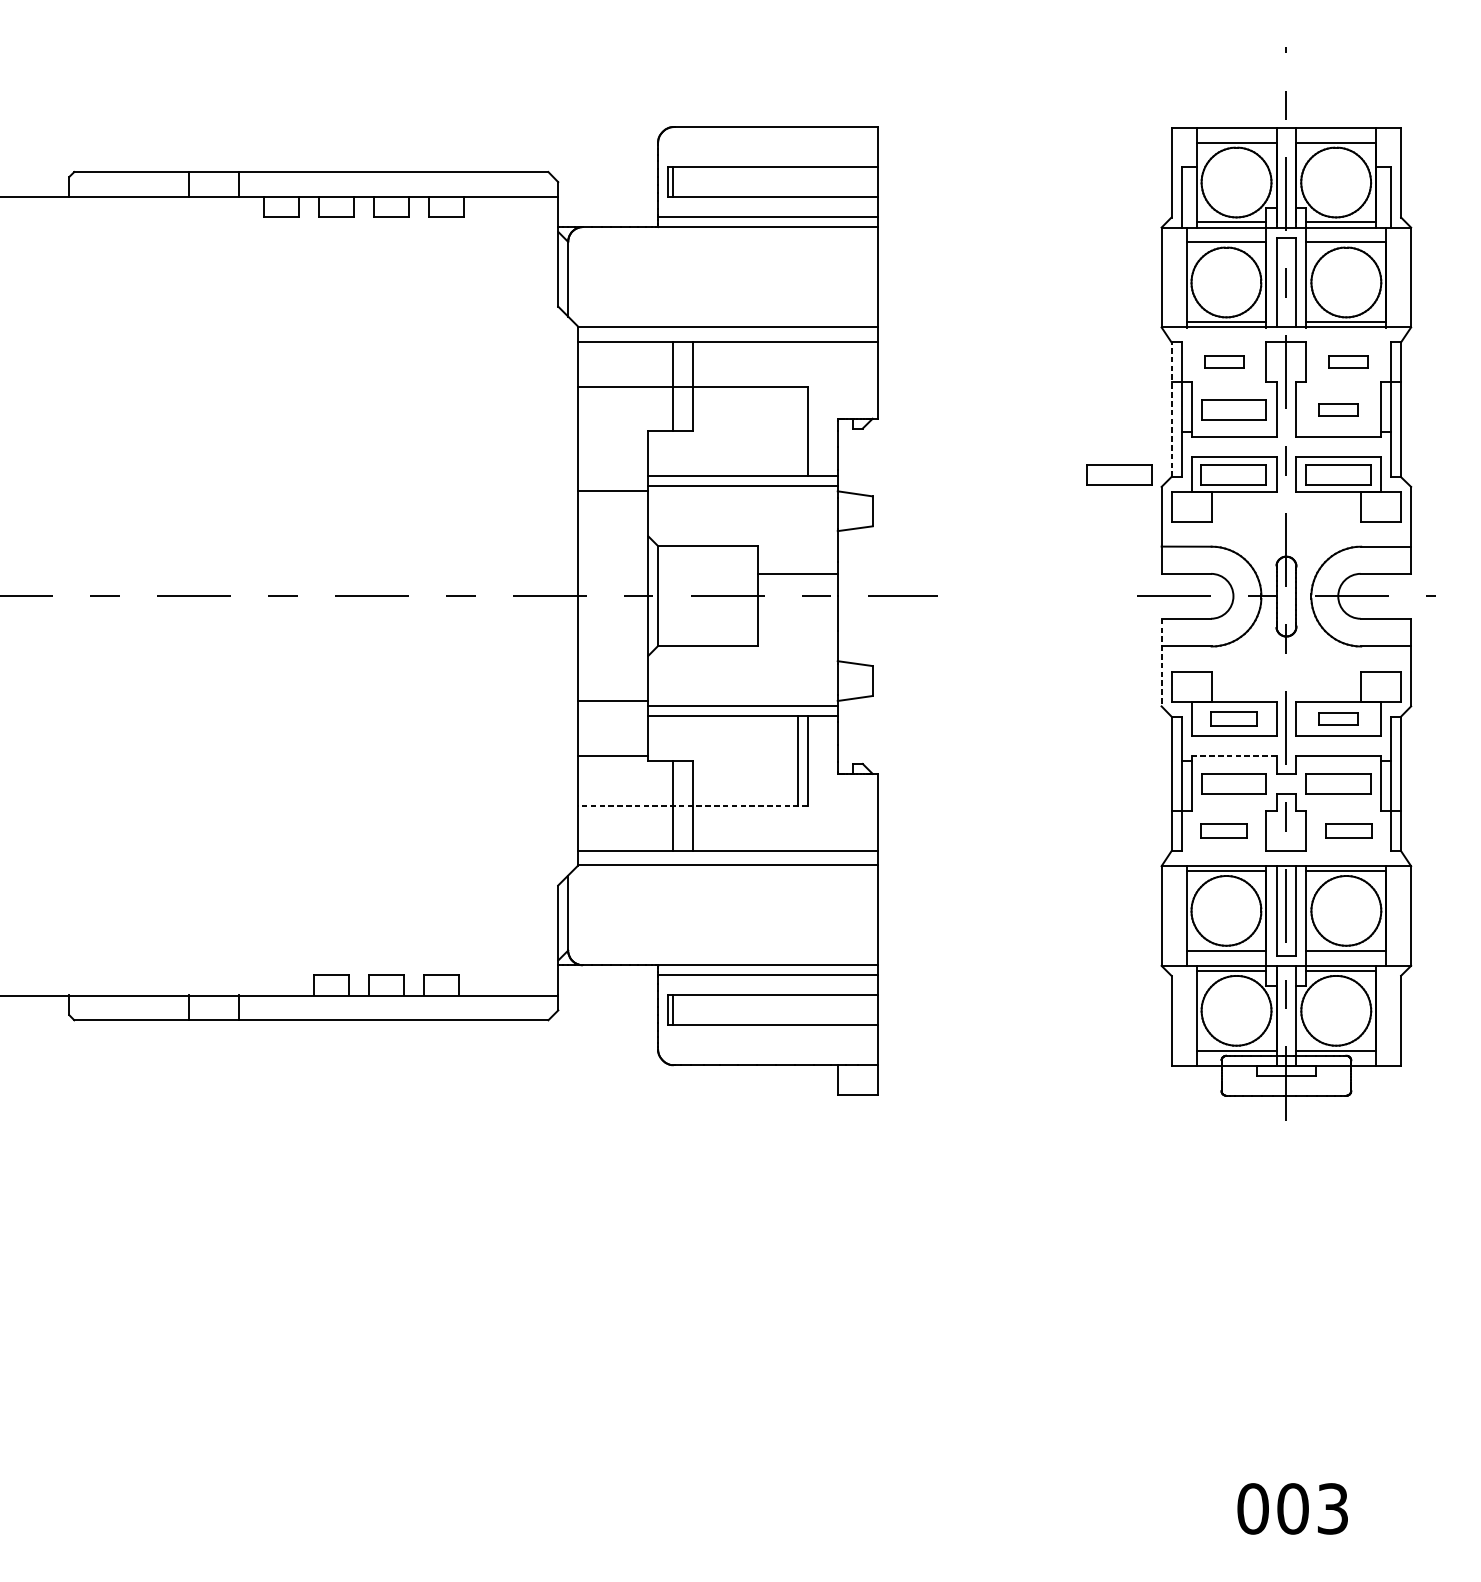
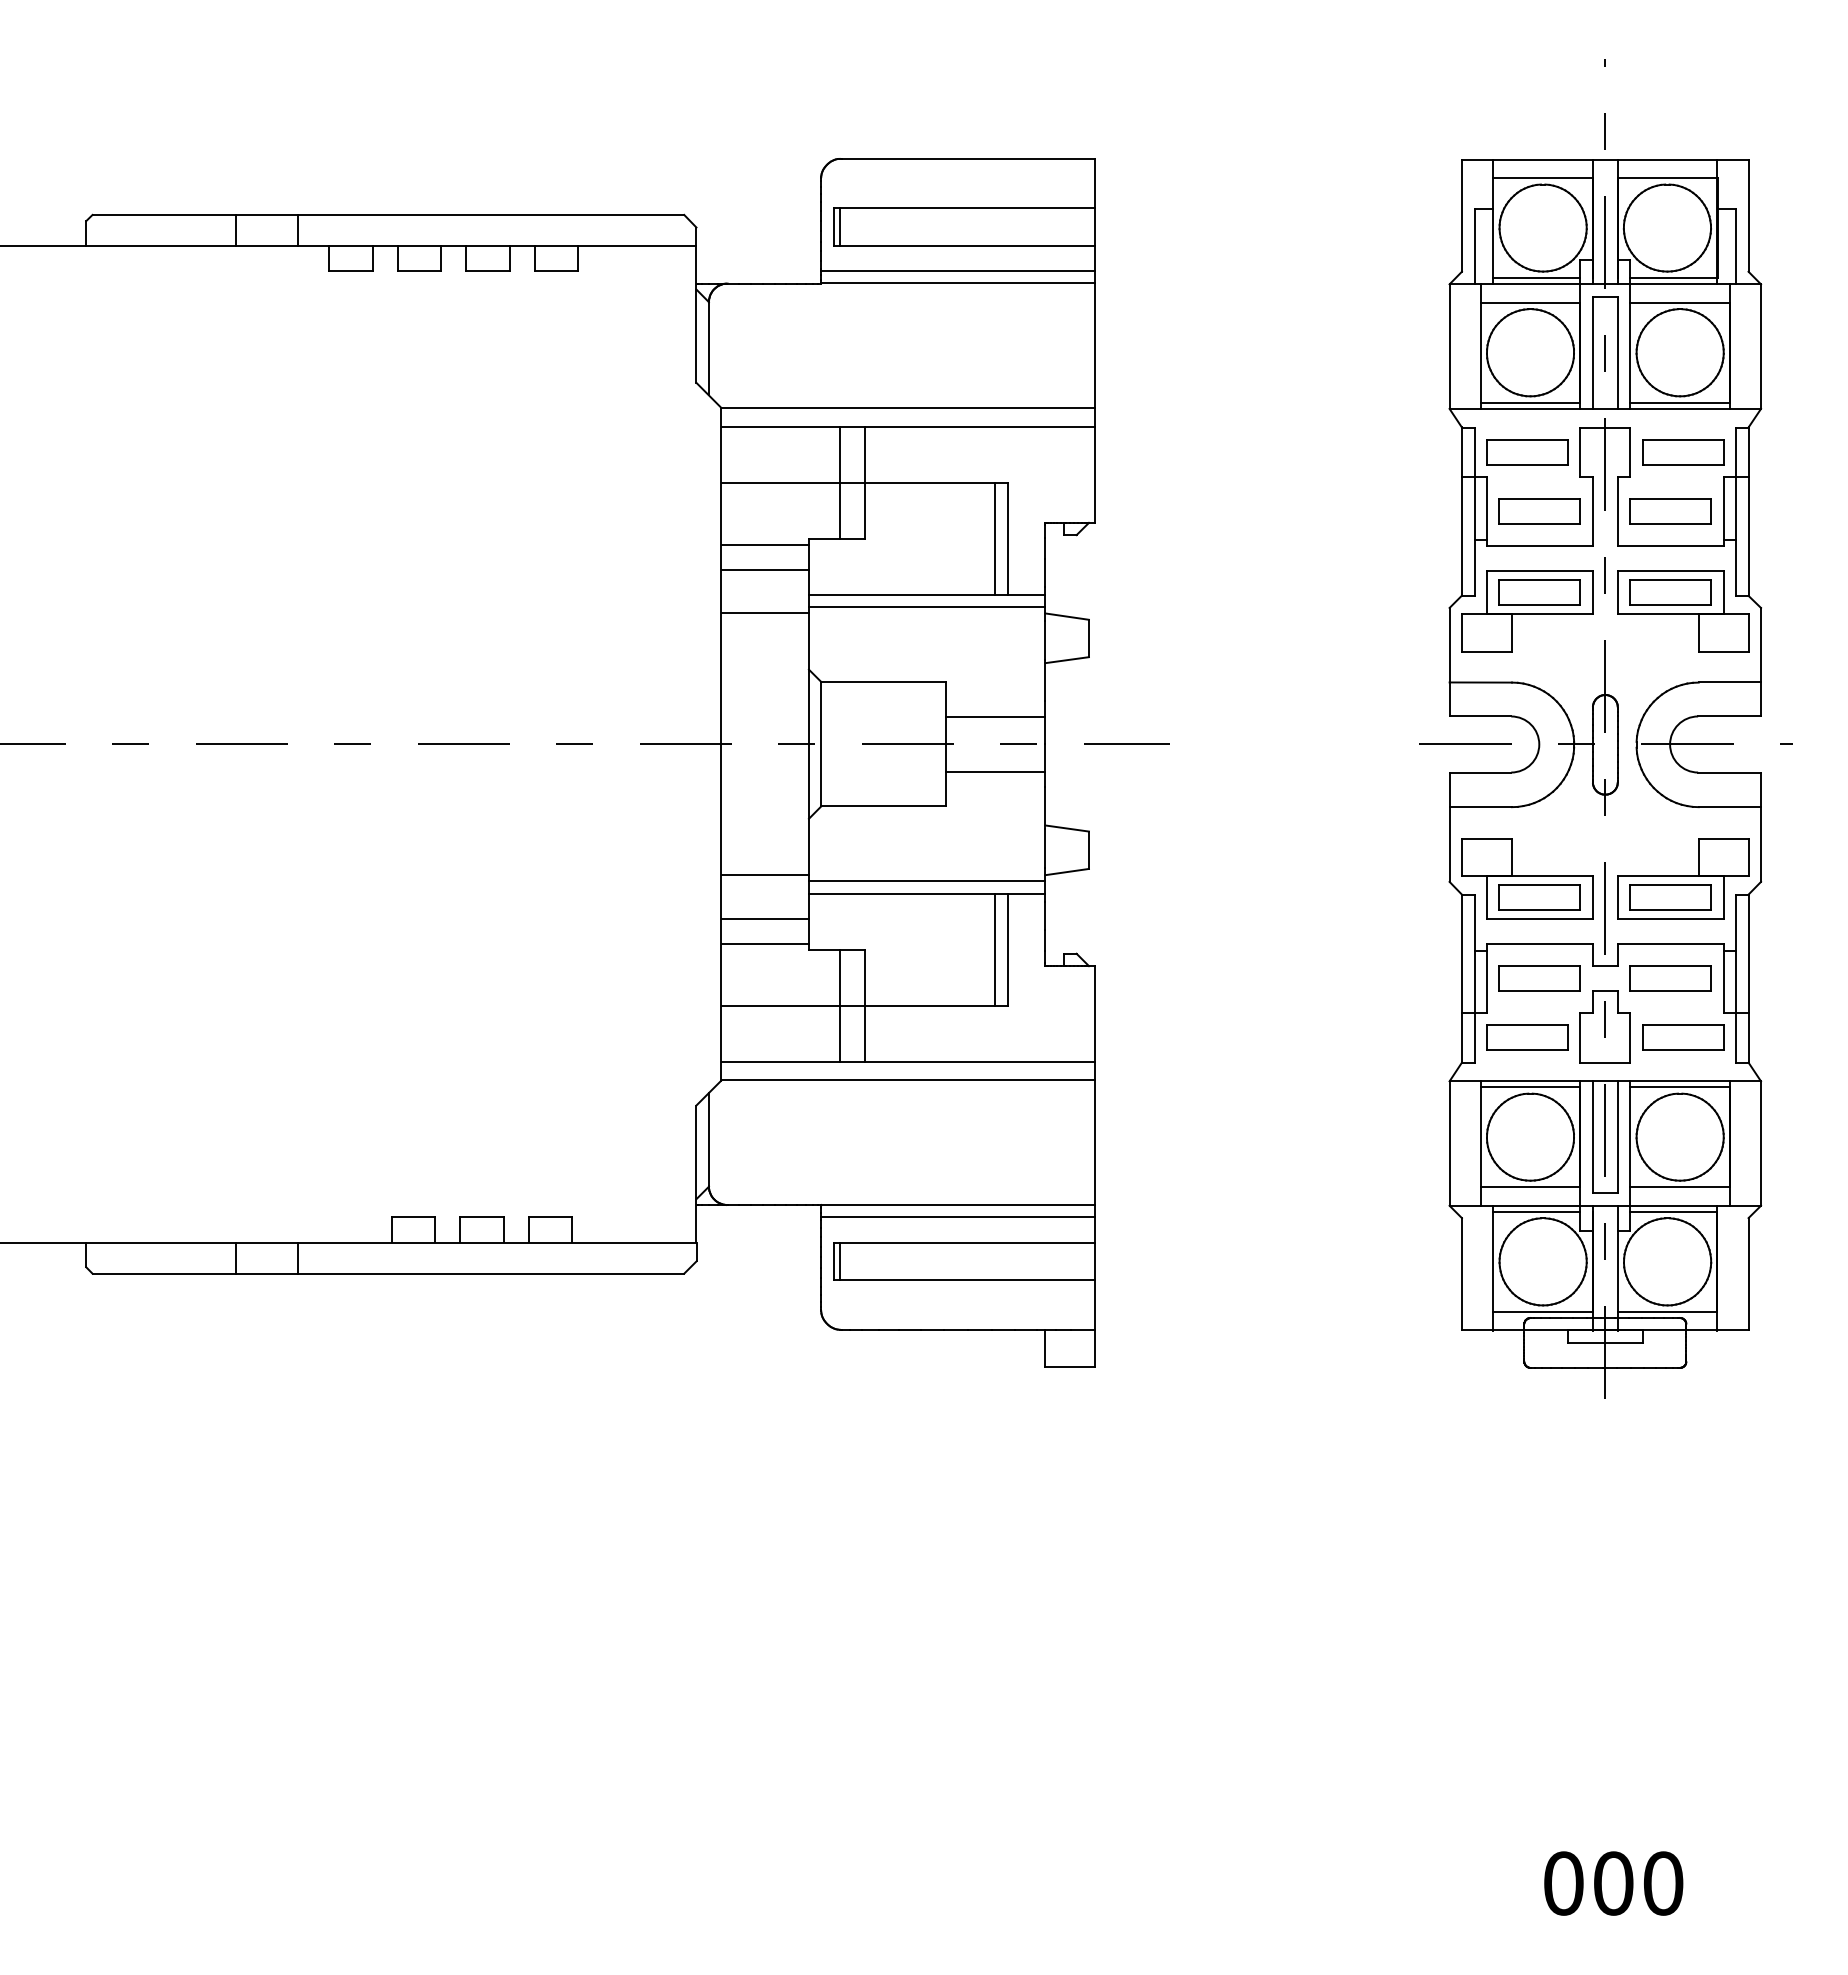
part: (1224, 362) -> (1527, 452), size x1.67
part: (1349, 362) -> (1683, 452), size x1.67
line: (1171, 409) -> (1461, 511), dashed -> solid
part: (1338, 409) -> (1670, 511), size x1.67
line: (797, 431) -> (995, 538), added
line: (612, 436) -> (764, 545), added
line: (612, 456) -> (764, 569), added
part: (1119, 474) -> (1396, 592), removed
line: (797, 617) -> (995, 771), added
line: (1161, 662) -> (1449, 827), dashed -> solid
part: (1233, 718) -> (1539, 897), size x1.43
part: (1338, 718) -> (1670, 897), size x1.67
line: (612, 735) -> (764, 918), added
line: (1233, 756) -> (1539, 944), dashed -> solid
line: (692, 805) -> (864, 1005), dashed -> solid
part: (1224, 831) -> (1527, 1037), size x1.43
part: (1349, 831) -> (1683, 1037), size x1.43
text: (1332, 1508) -> (1663, 1883), 003 -> 000

